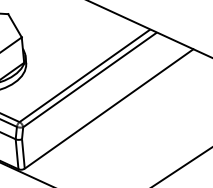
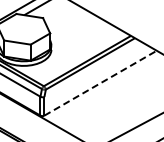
line: (108, 109) -> (100, 83), solid -> dashed

